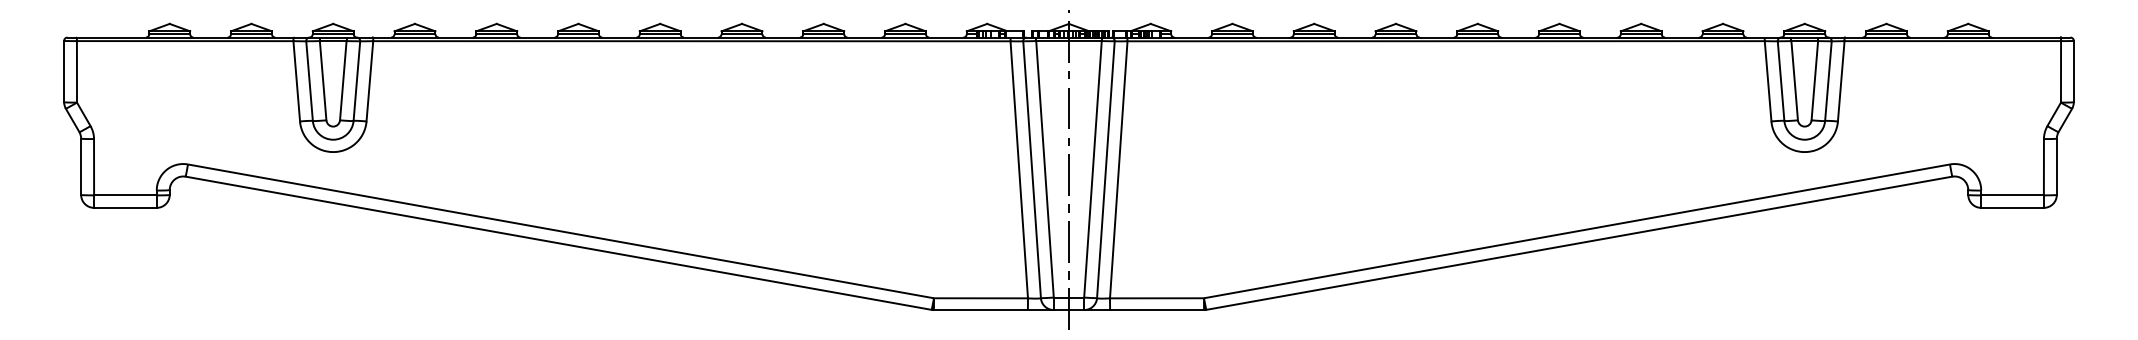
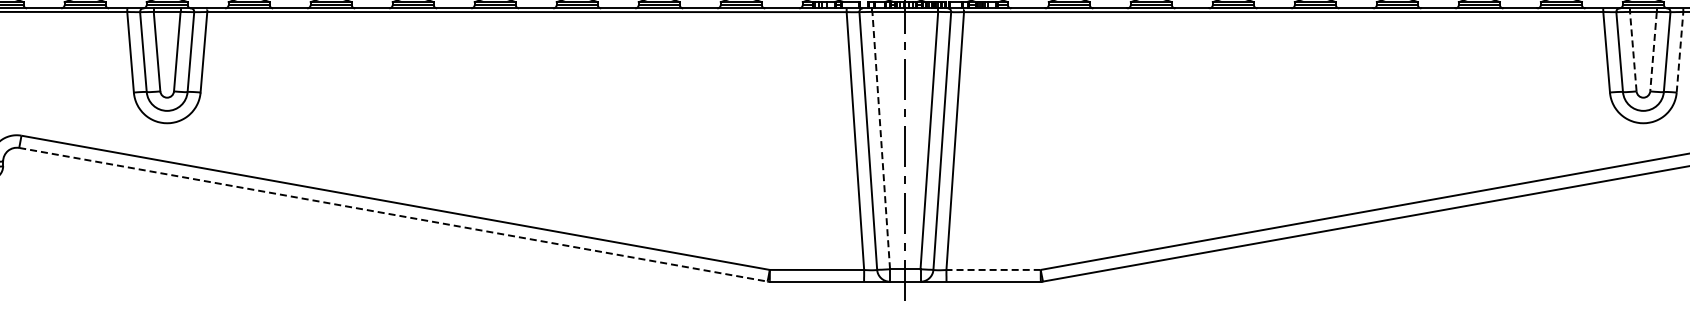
line: (1794, 80) -> (1633, 51), solid -> dashed
line: (1814, 80) -> (1653, 51), solid -> dashed
line: (1841, 80) -> (1680, 51), solid -> dashed
line: (1045, 169) -> (881, 140), solid -> dashed
line: (558, 243) -> (393, 214), solid -> dashed
line: (1156, 298) -> (993, 270), solid -> dashed

